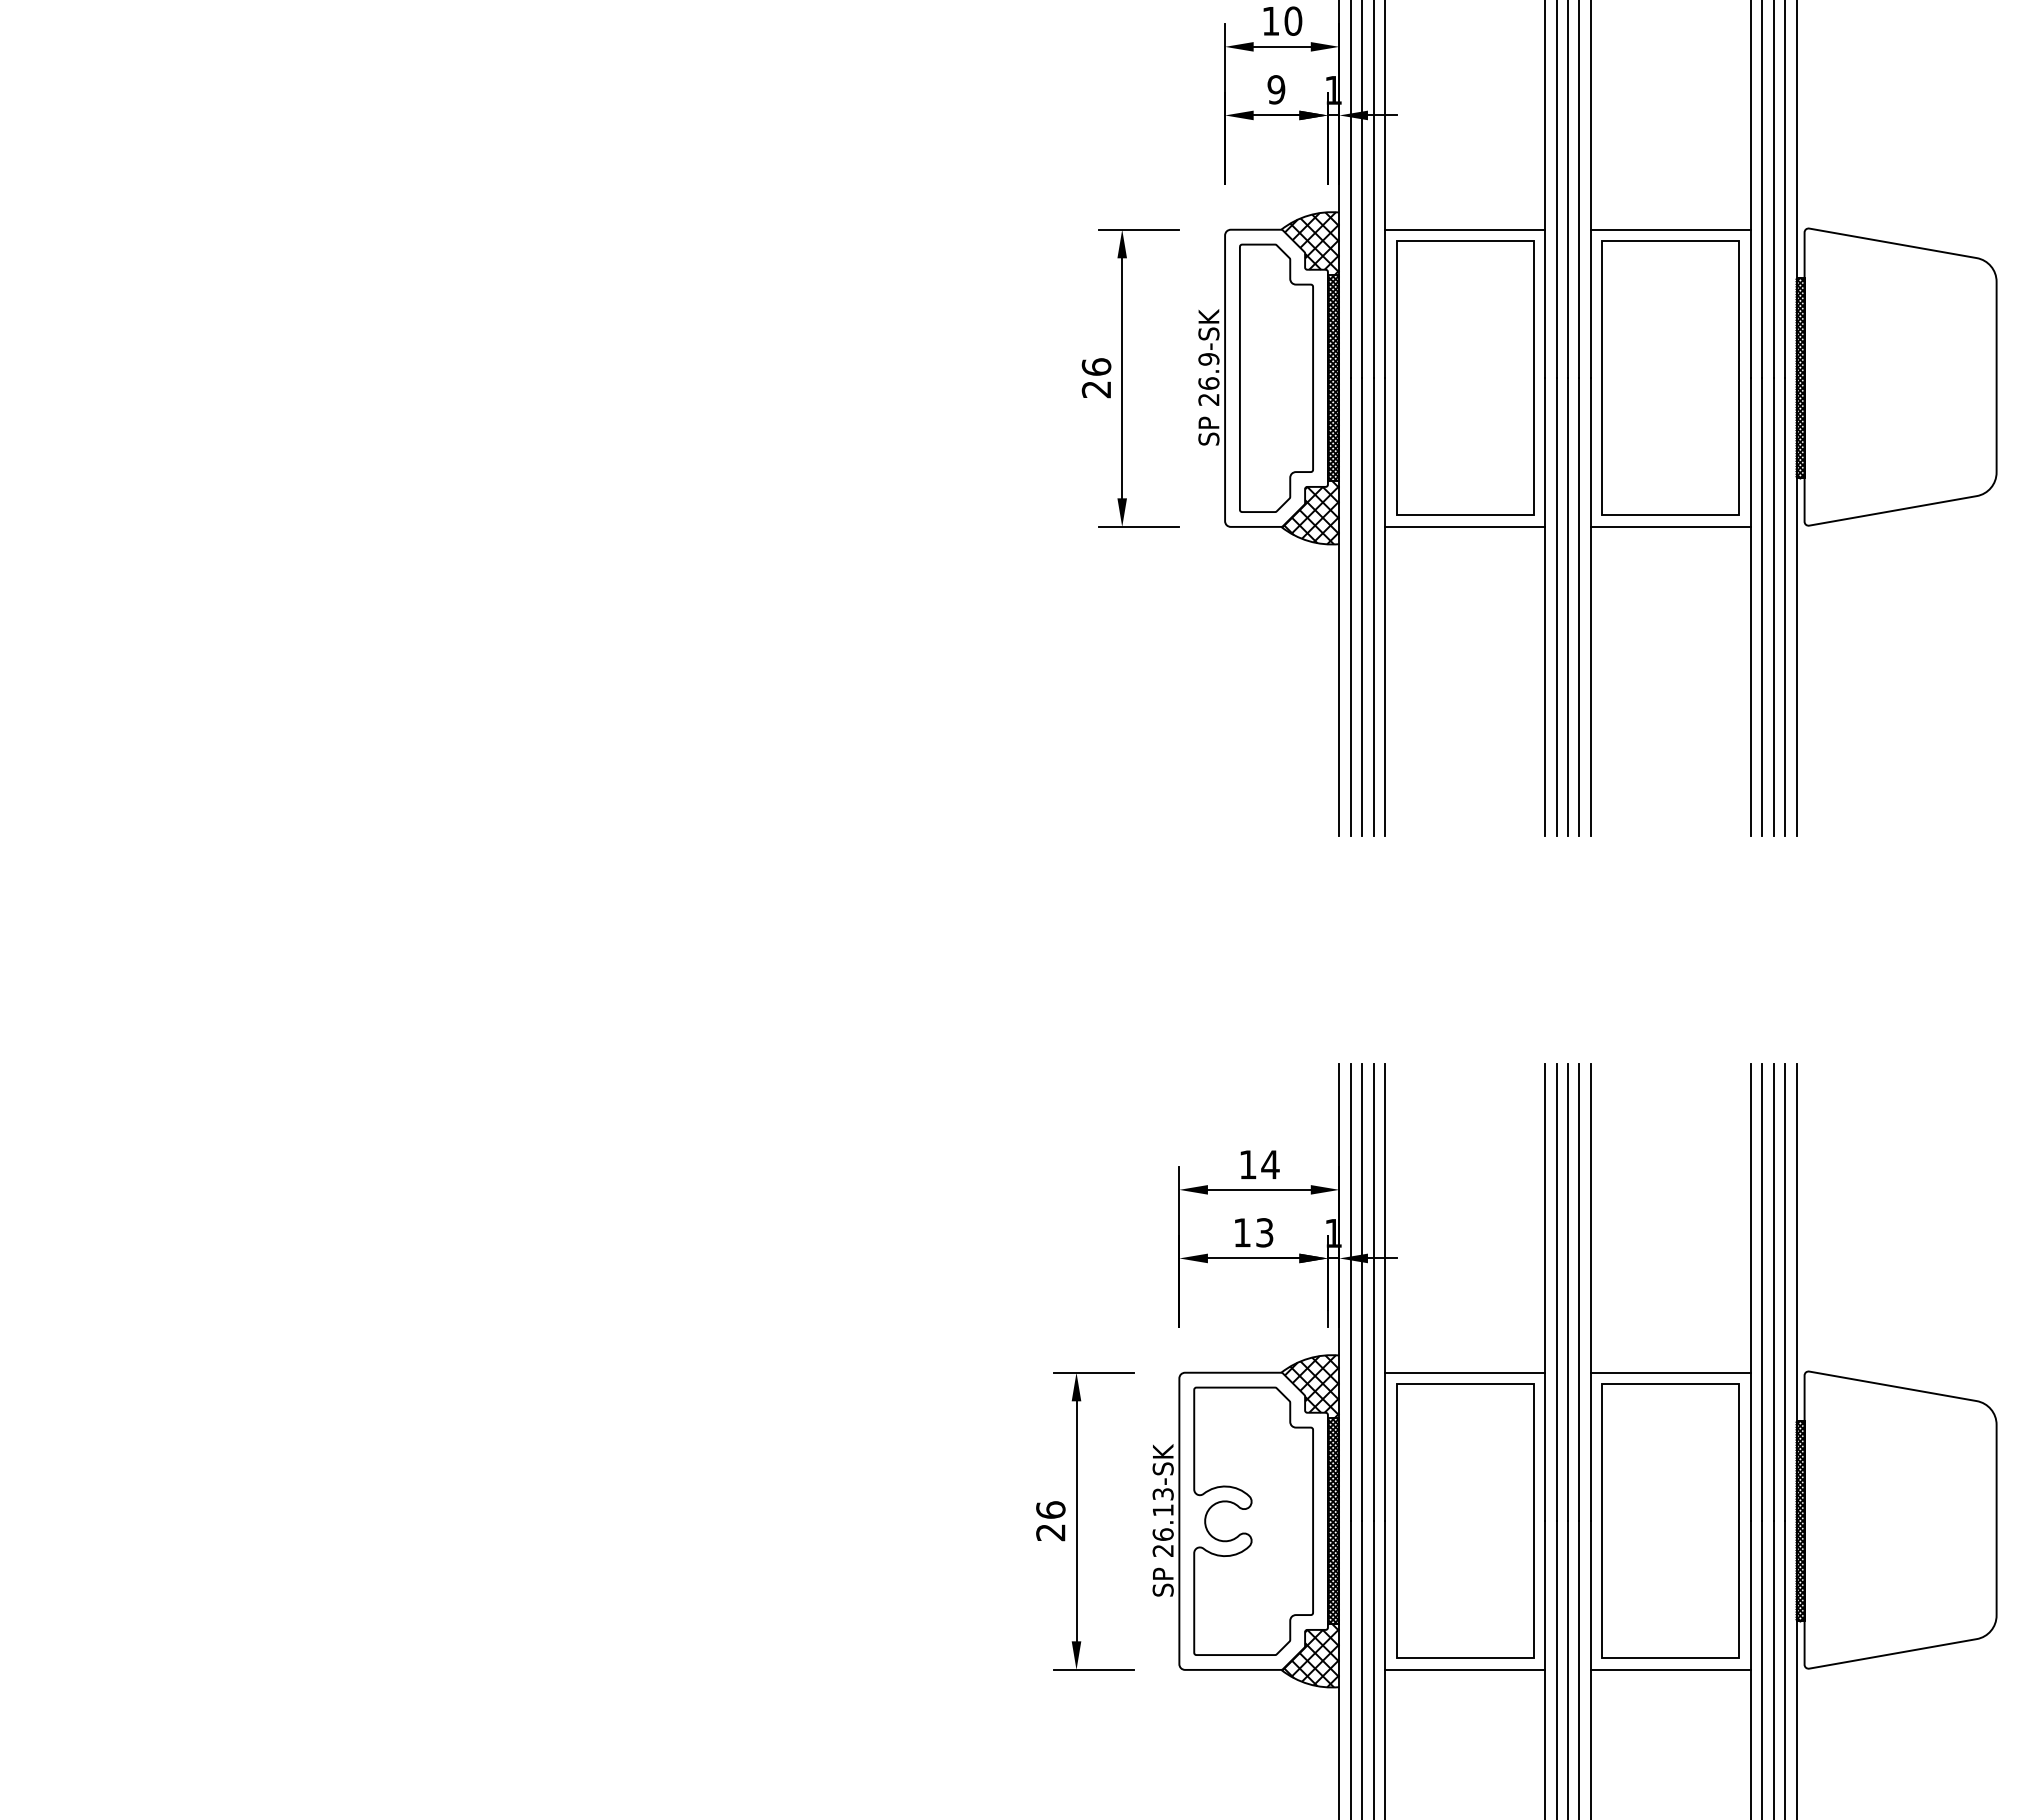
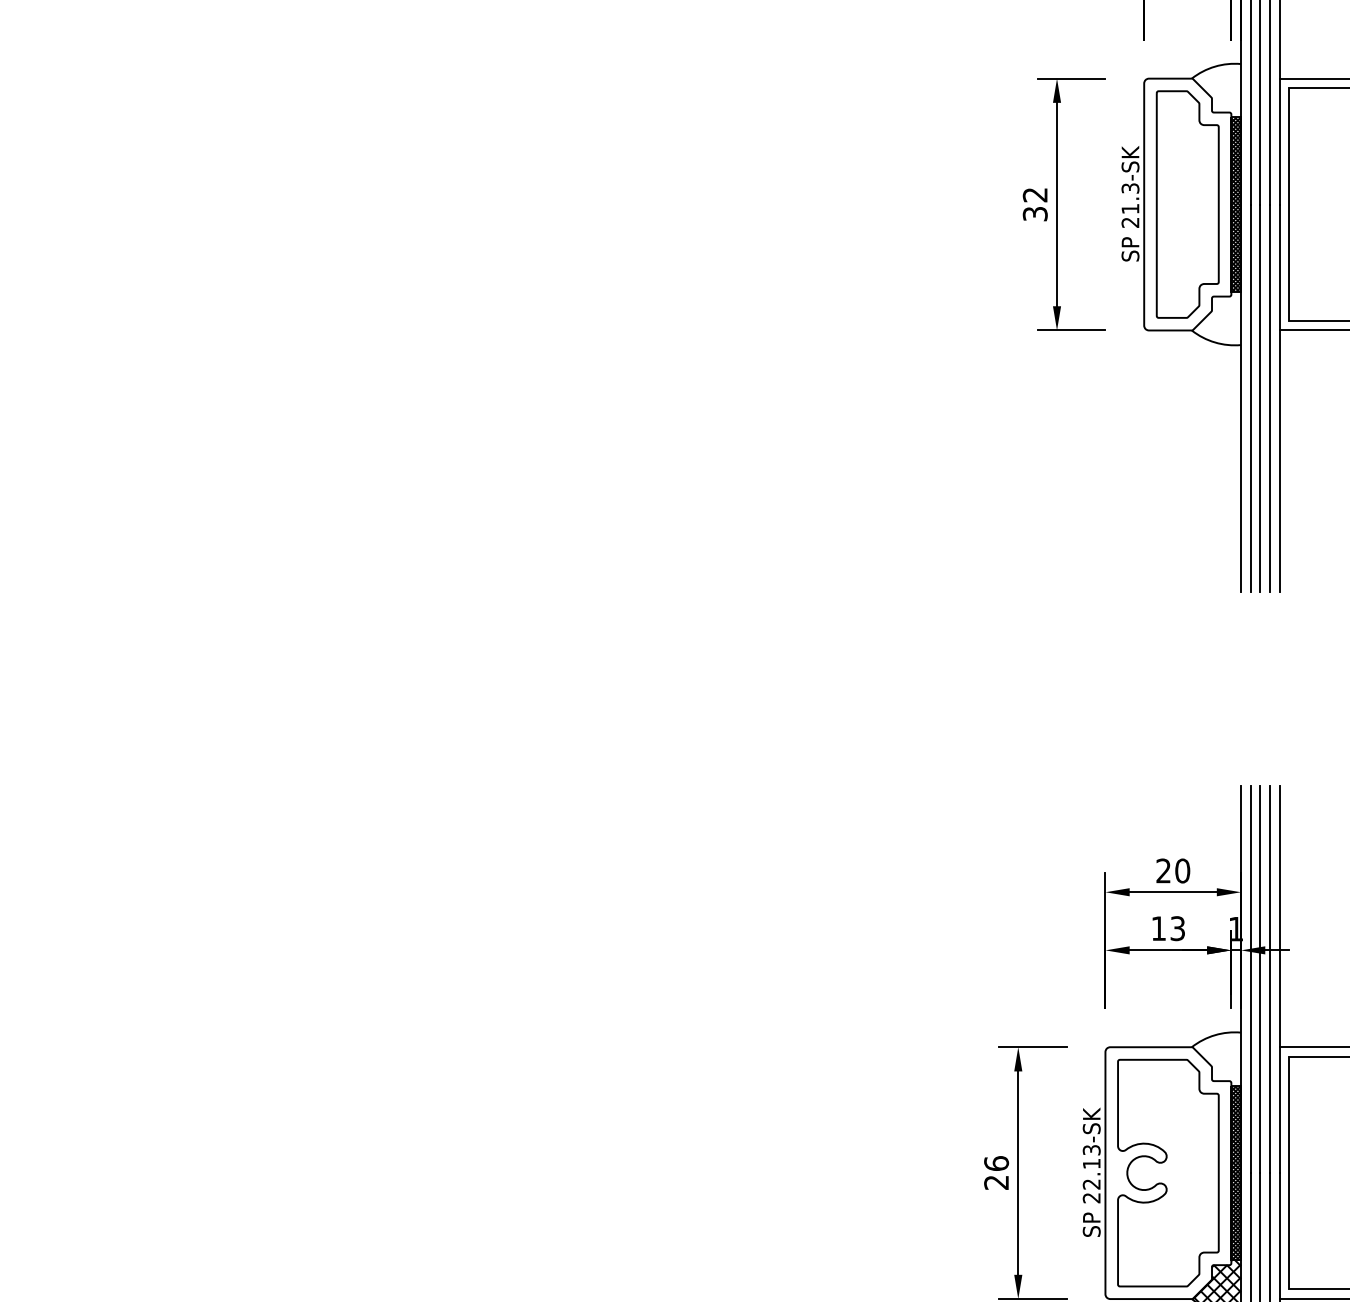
hatch: (1311, 243) -> (1217, 90), removed
text: (1208, 371) -> (1130, 198), 26.9-SK -> 21.3-SK
text: (1096, 378) -> (1035, 204), 26 -> 32
hatch: (1310, 512) -> (1216, 318), removed
text: (1259, 1164) -> (1173, 870), 14 -> 20
hatch: (1311, 1386) -> (1217, 1058), removed
text: (1162, 1534) -> (1091, 1184), 26.13-SK -> 22.13-SK

